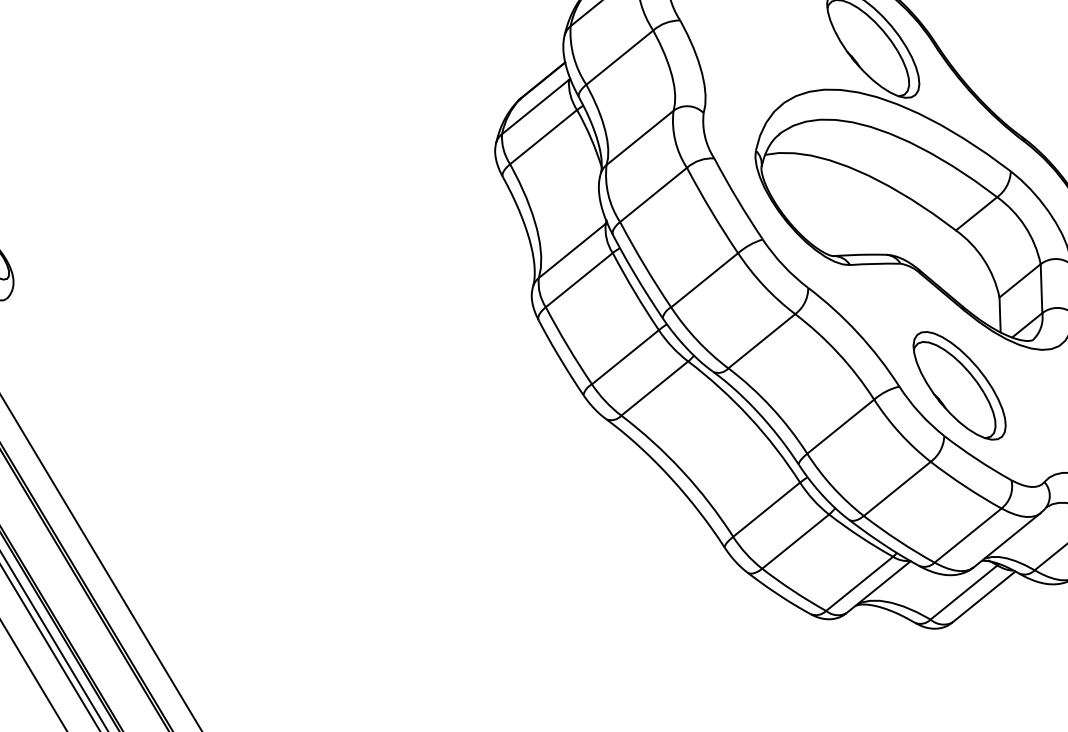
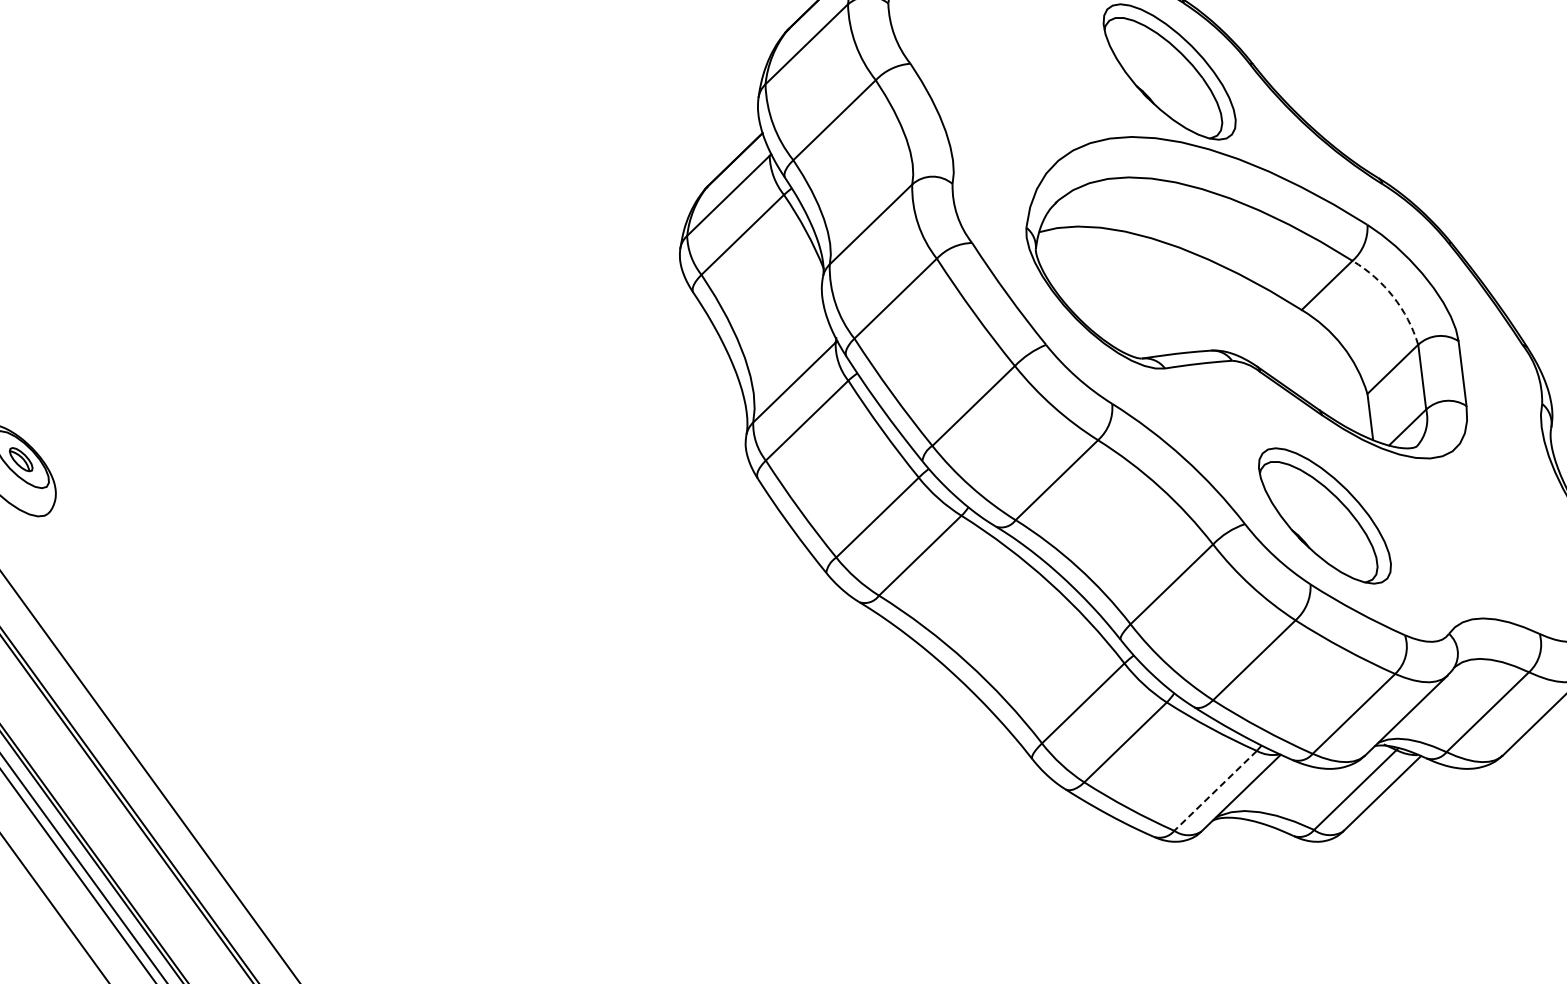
arc: (1025, 226) -> (1393, 296), solid -> dashed
line: (859, 584) -> (1215, 791), solid -> dashed

